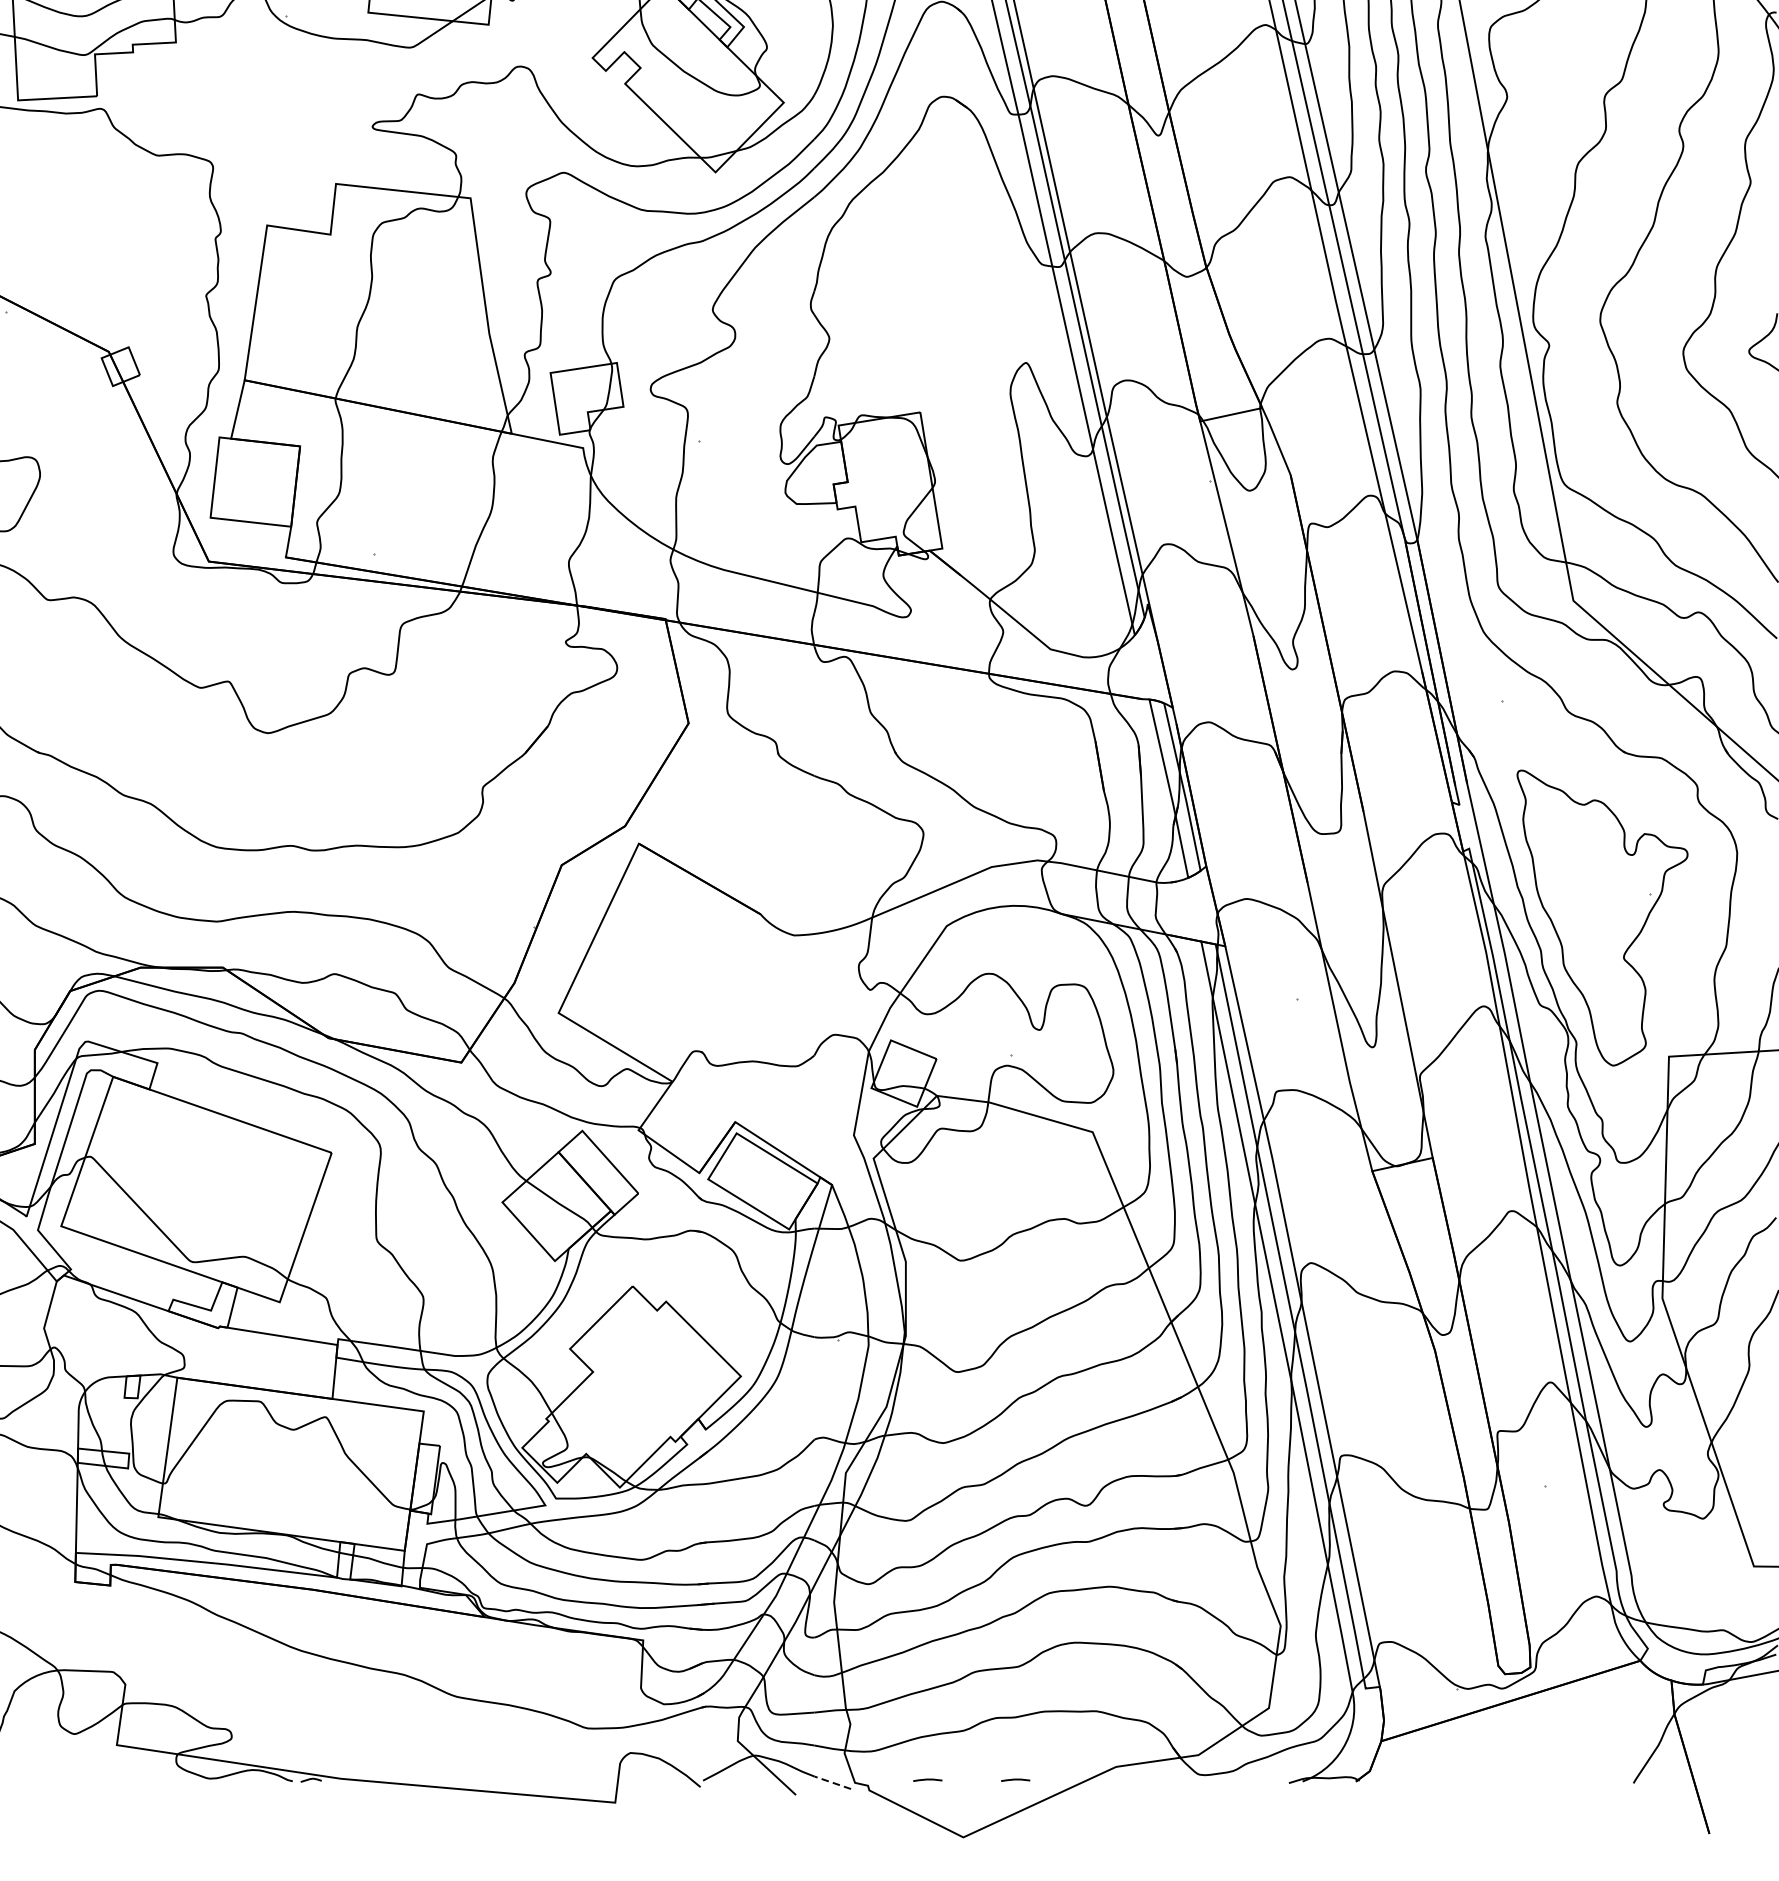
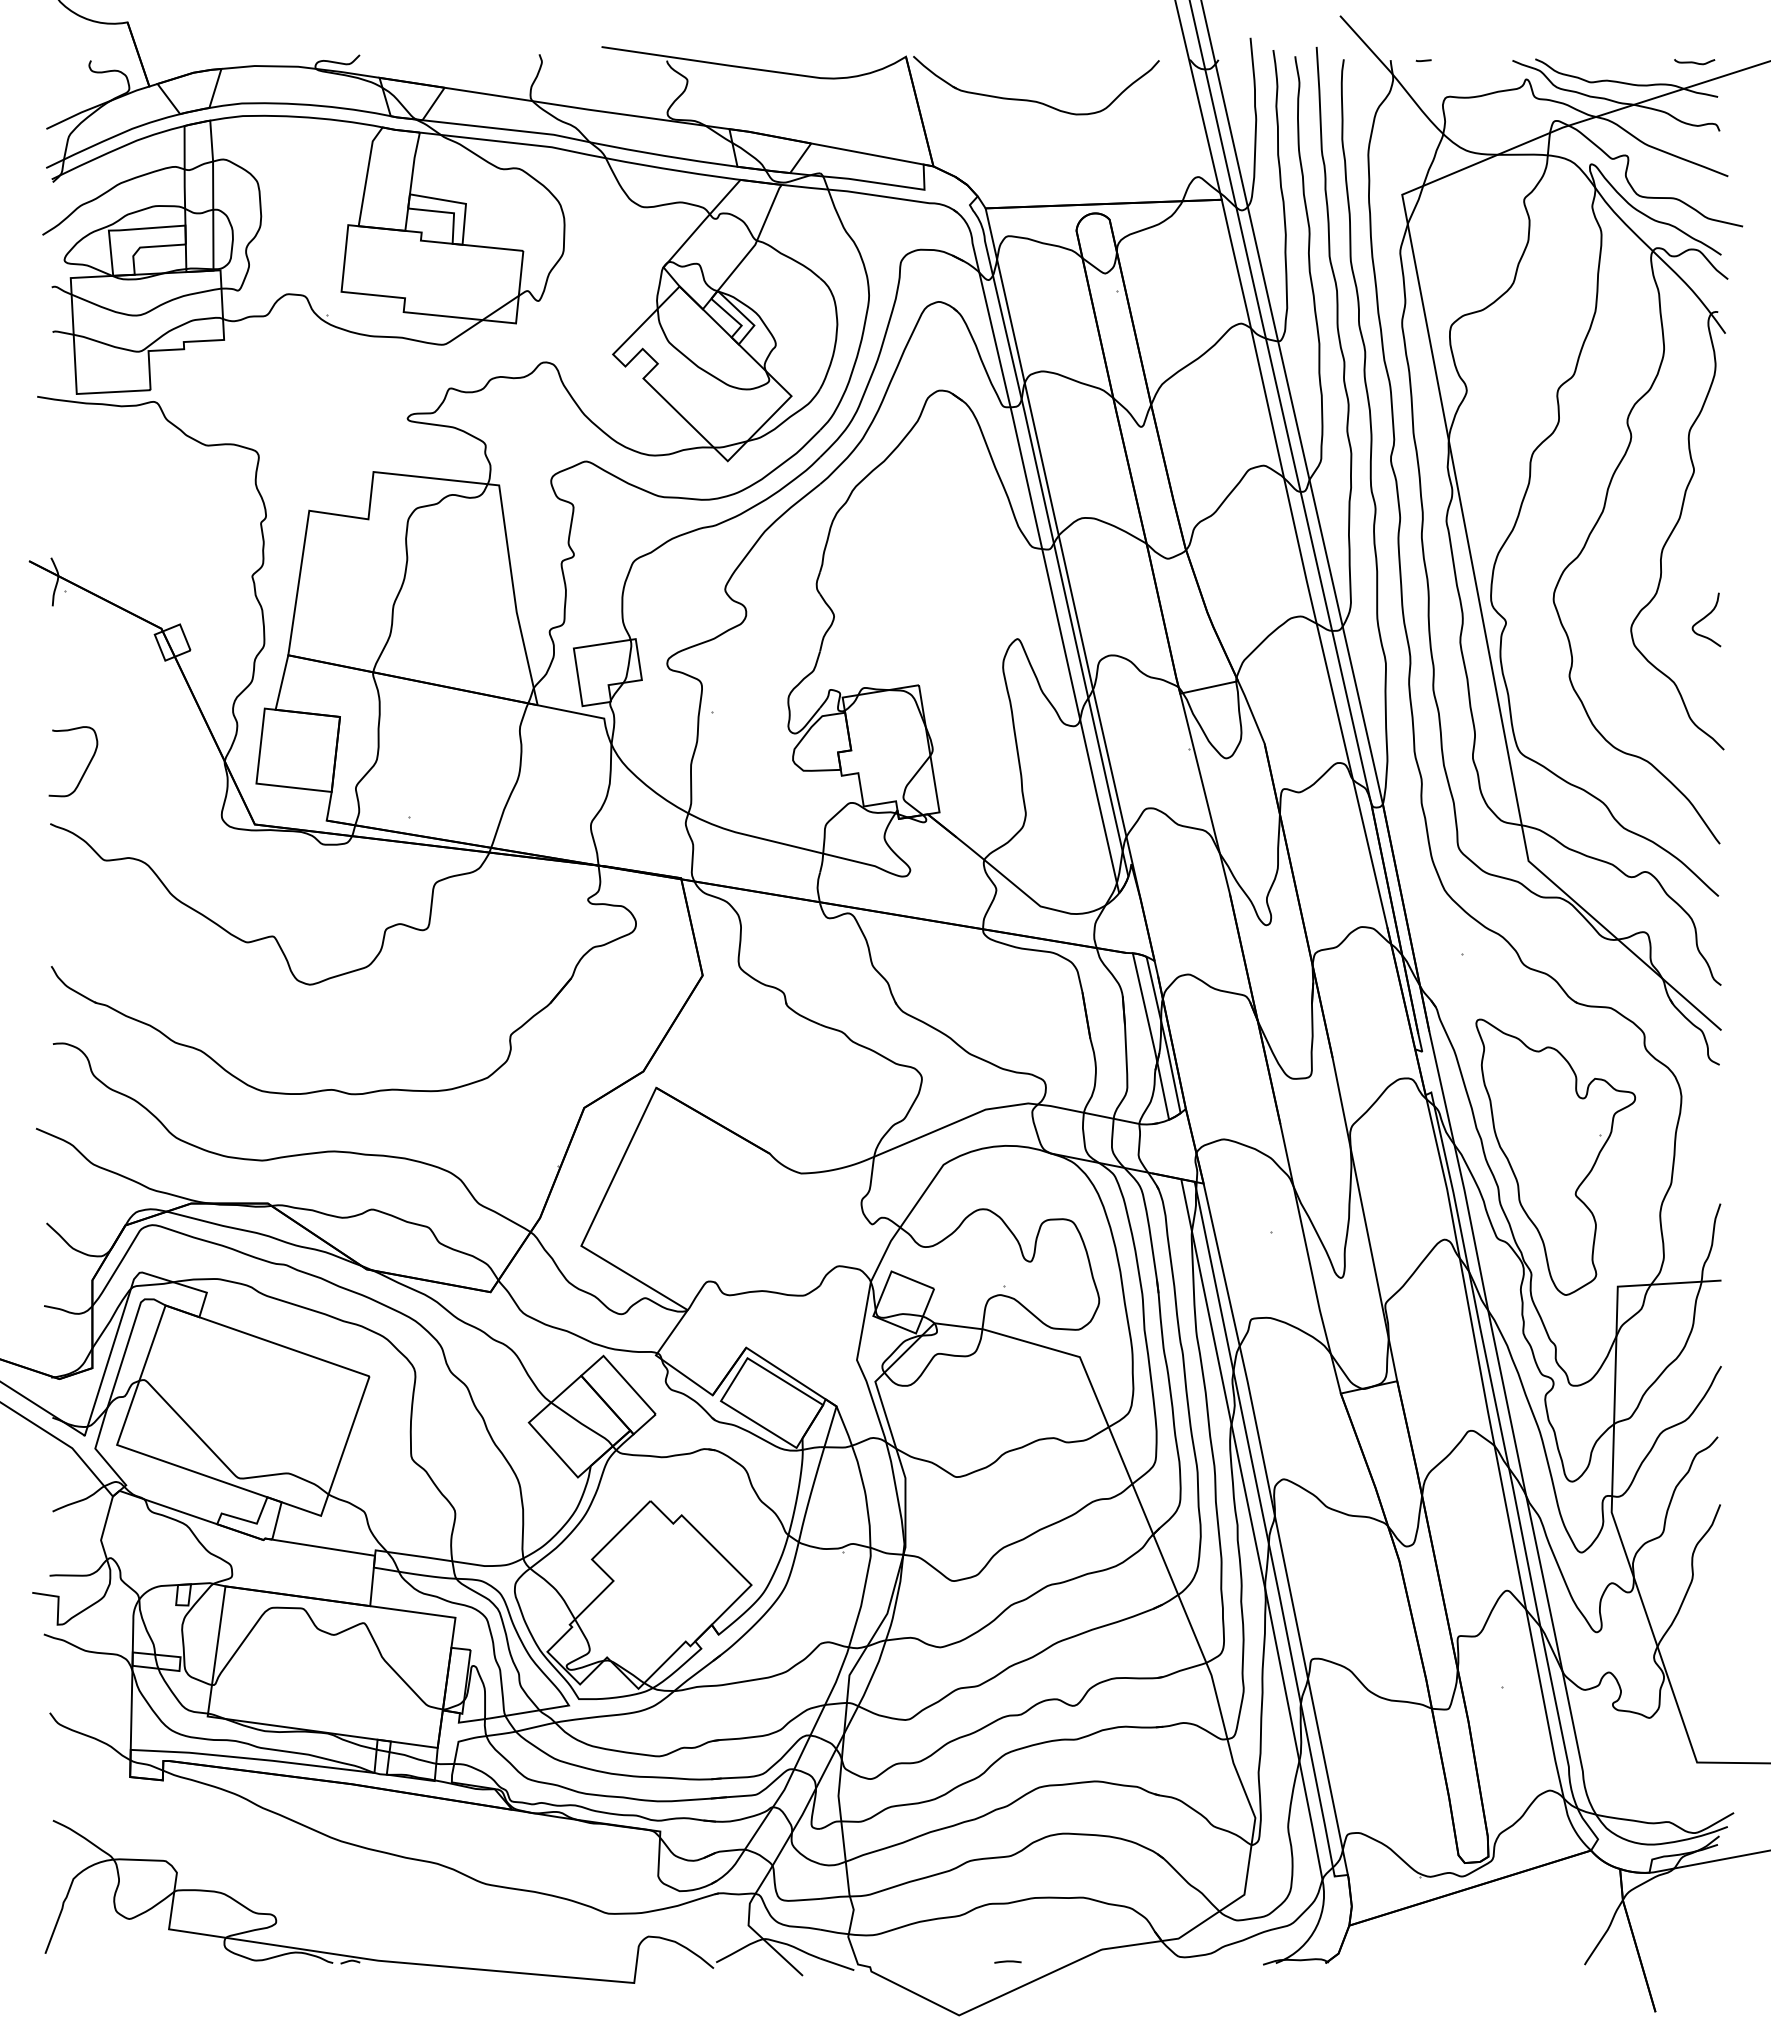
line: (927, 1779) -> (925, 1961), removed
line: (831, 1782) -> (836, 1964), dashed -> solid

